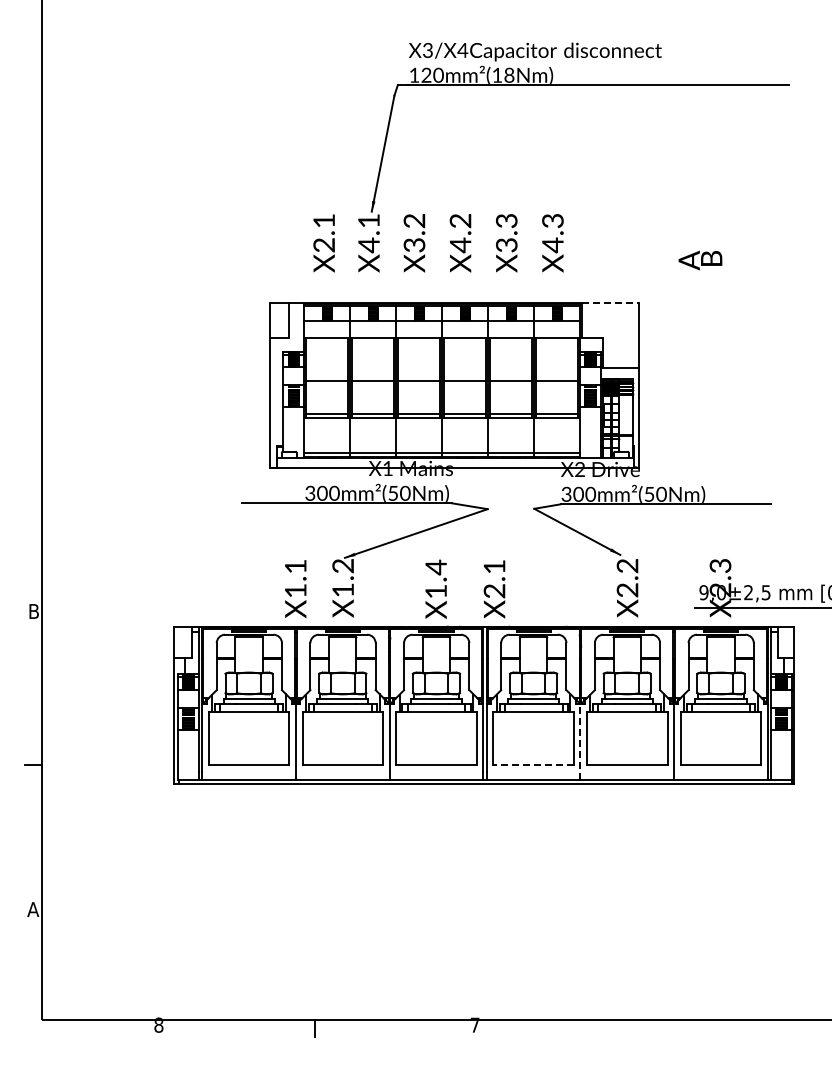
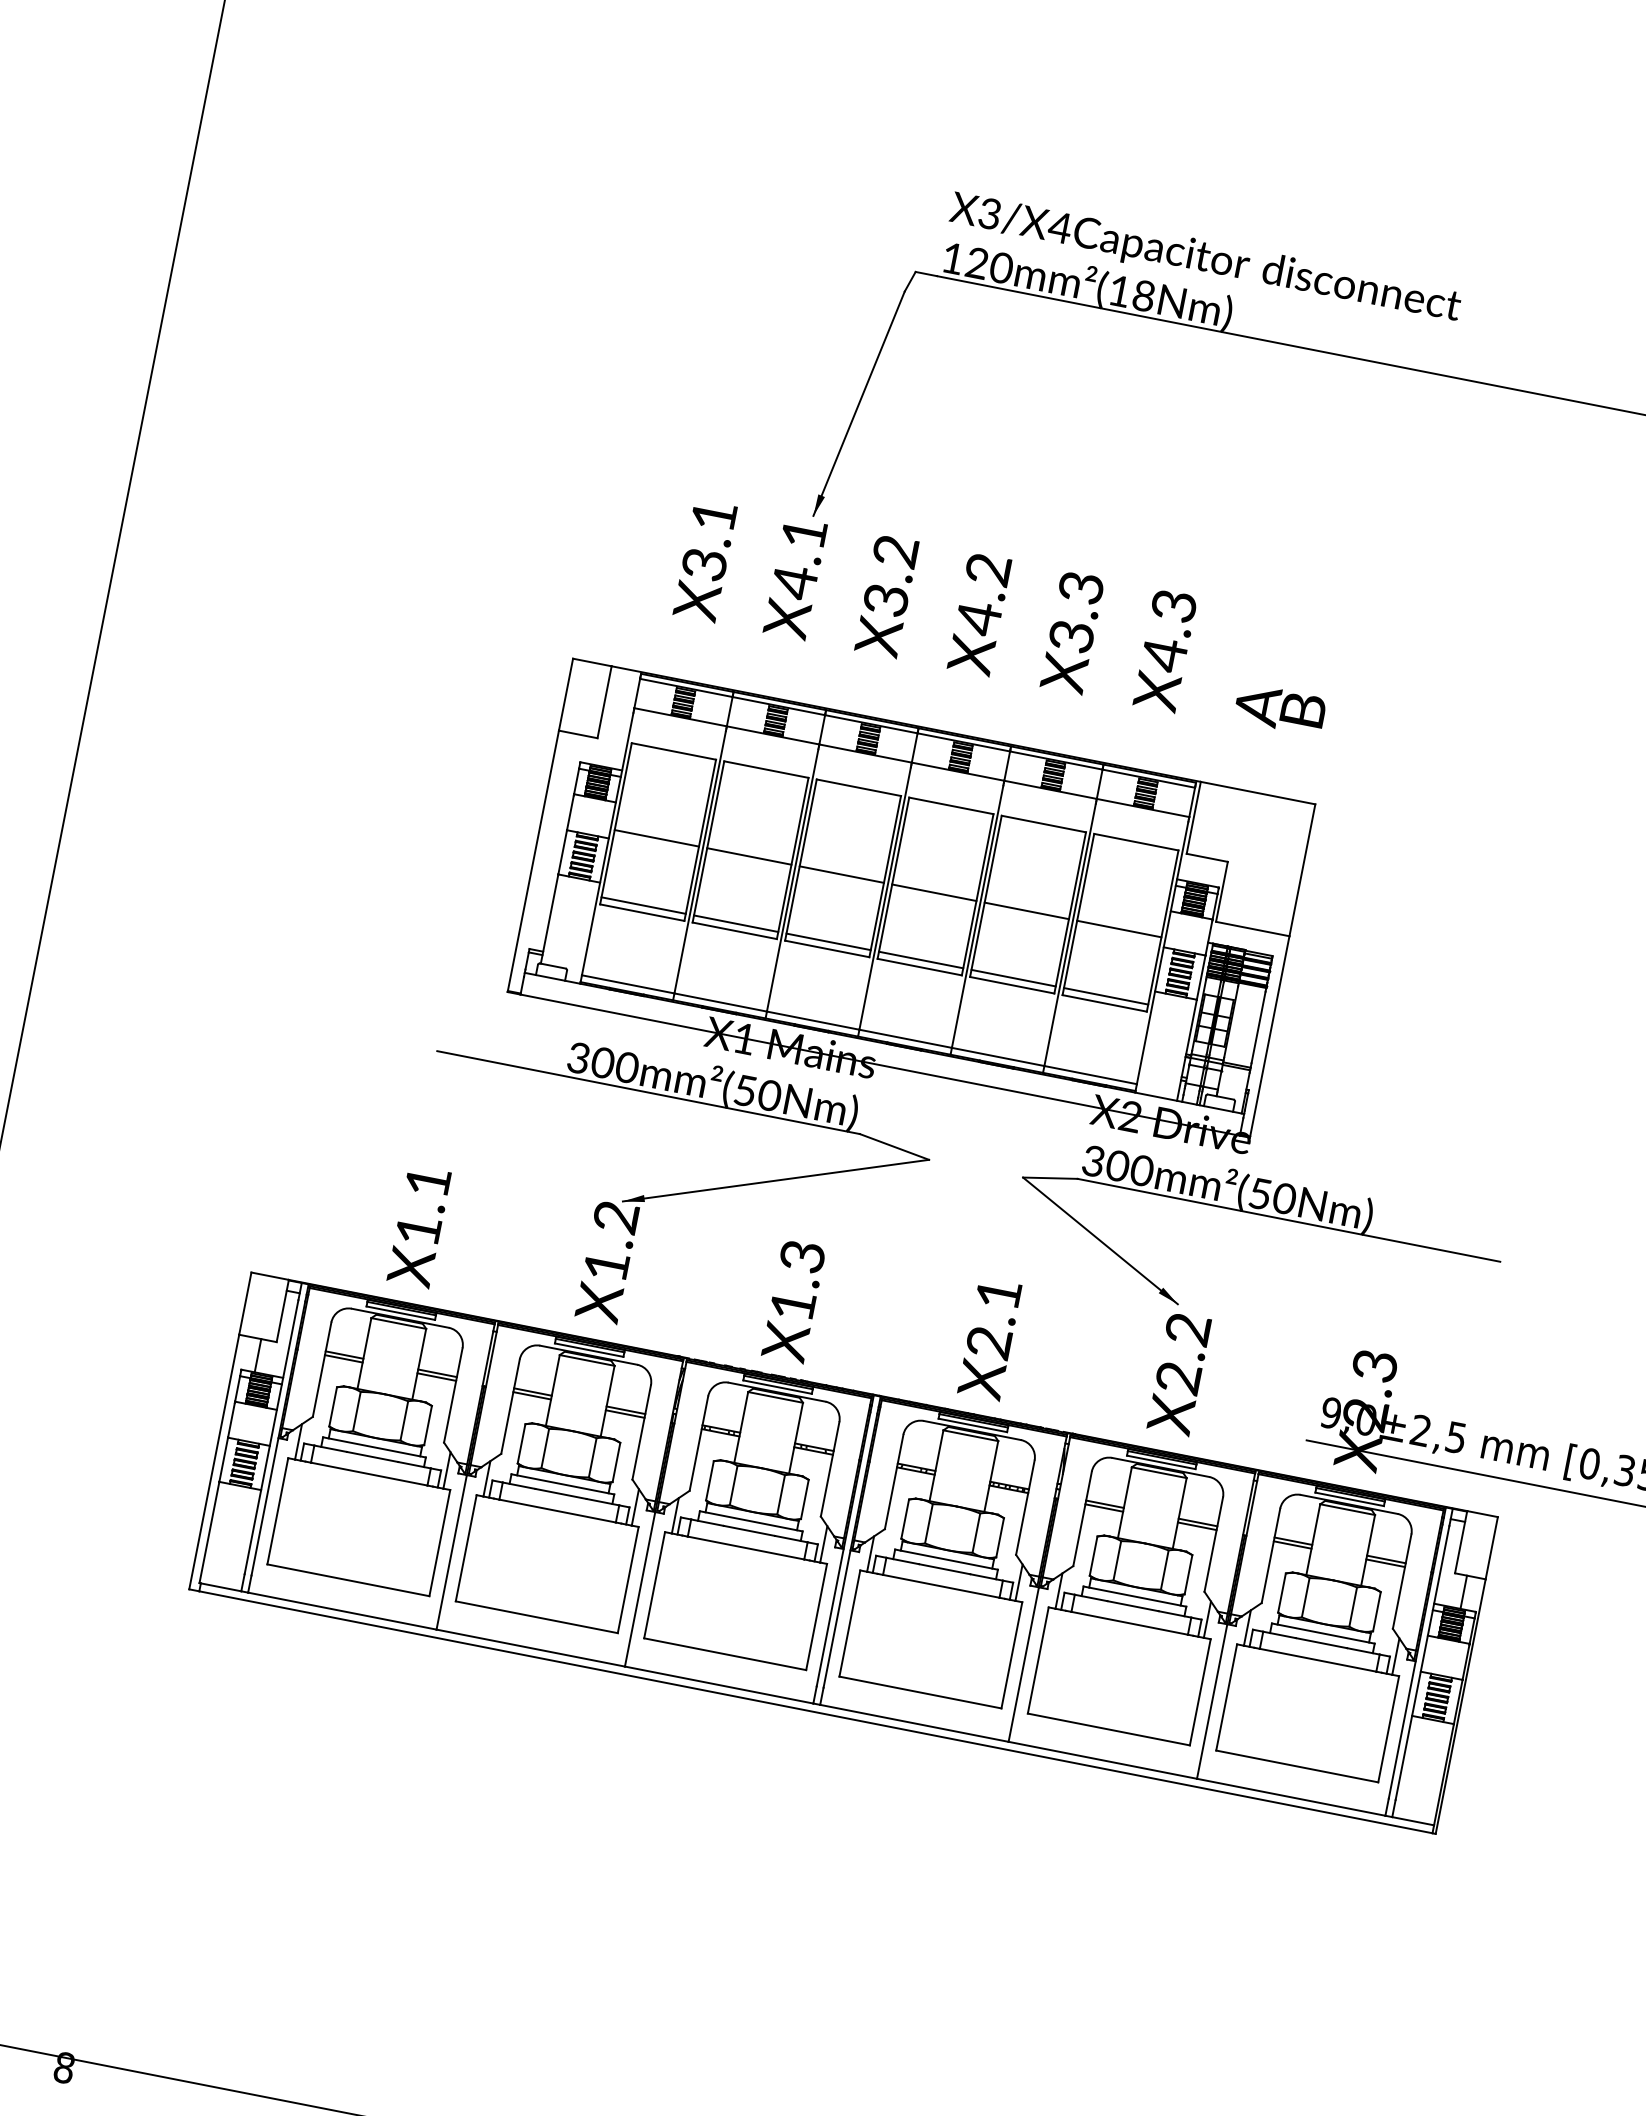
text: (325, 245) -> (707, 565), X2.1 -> X3.1
text: (700, 260) -> (1280, 709), moved
line: (611, 302) -> (1259, 793), dashed -> solid
text: (435, 567) -> (801, 1256), X1.4 -> X1.3
text: (295, 589) -> (418, 1227), moved
text: (494, 589) -> (989, 1339), moved
line: (580, 741) -> (1024, 1663), dashed -> solid
line: (533, 765) -> (920, 1693), dashed -> solid

